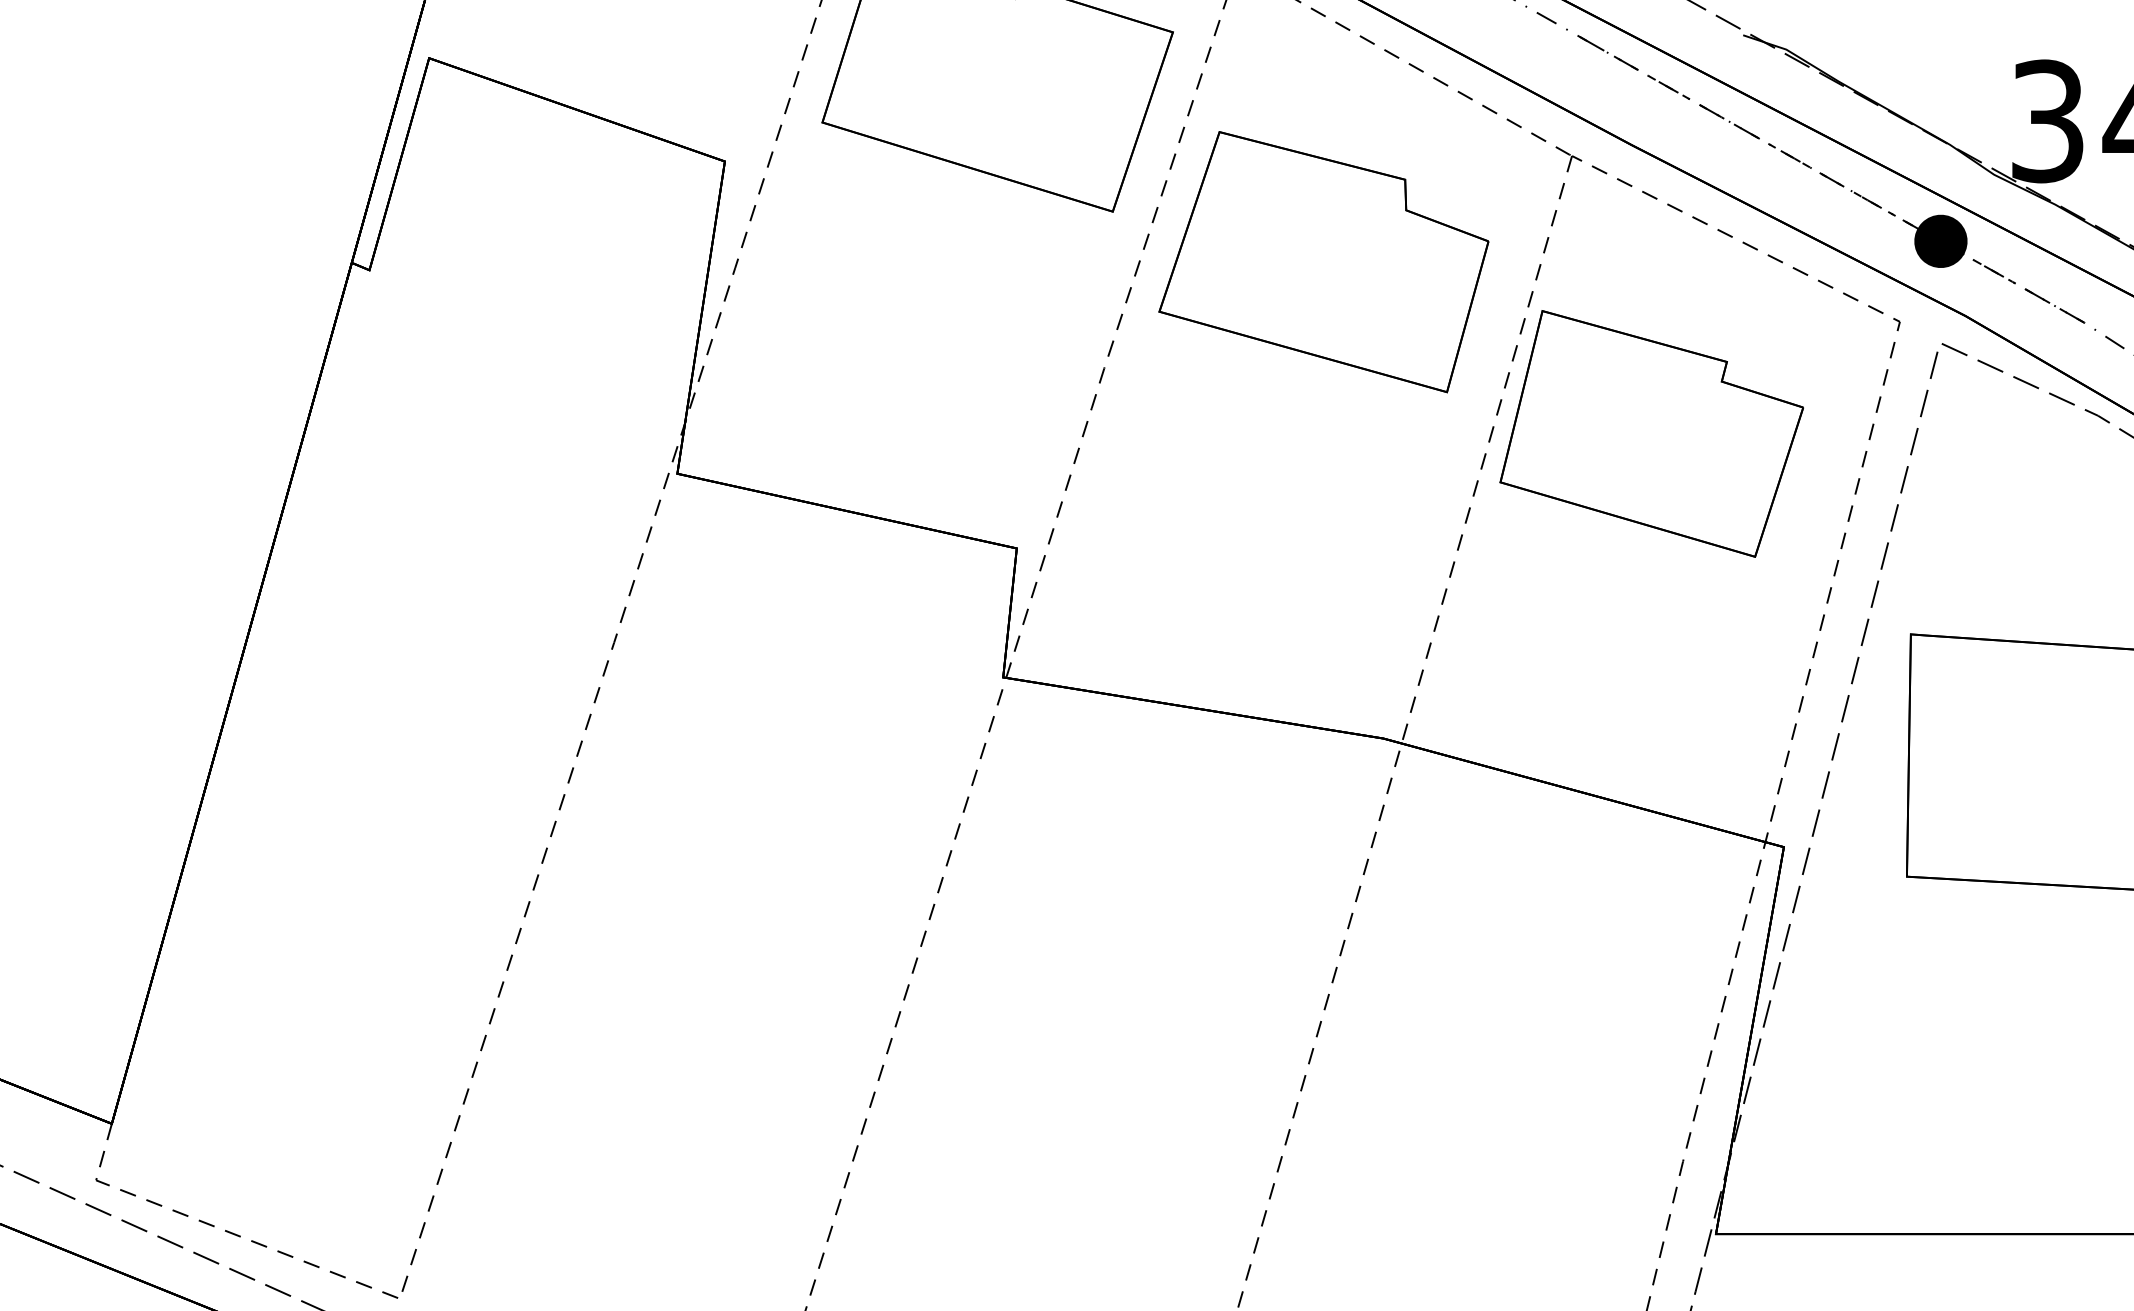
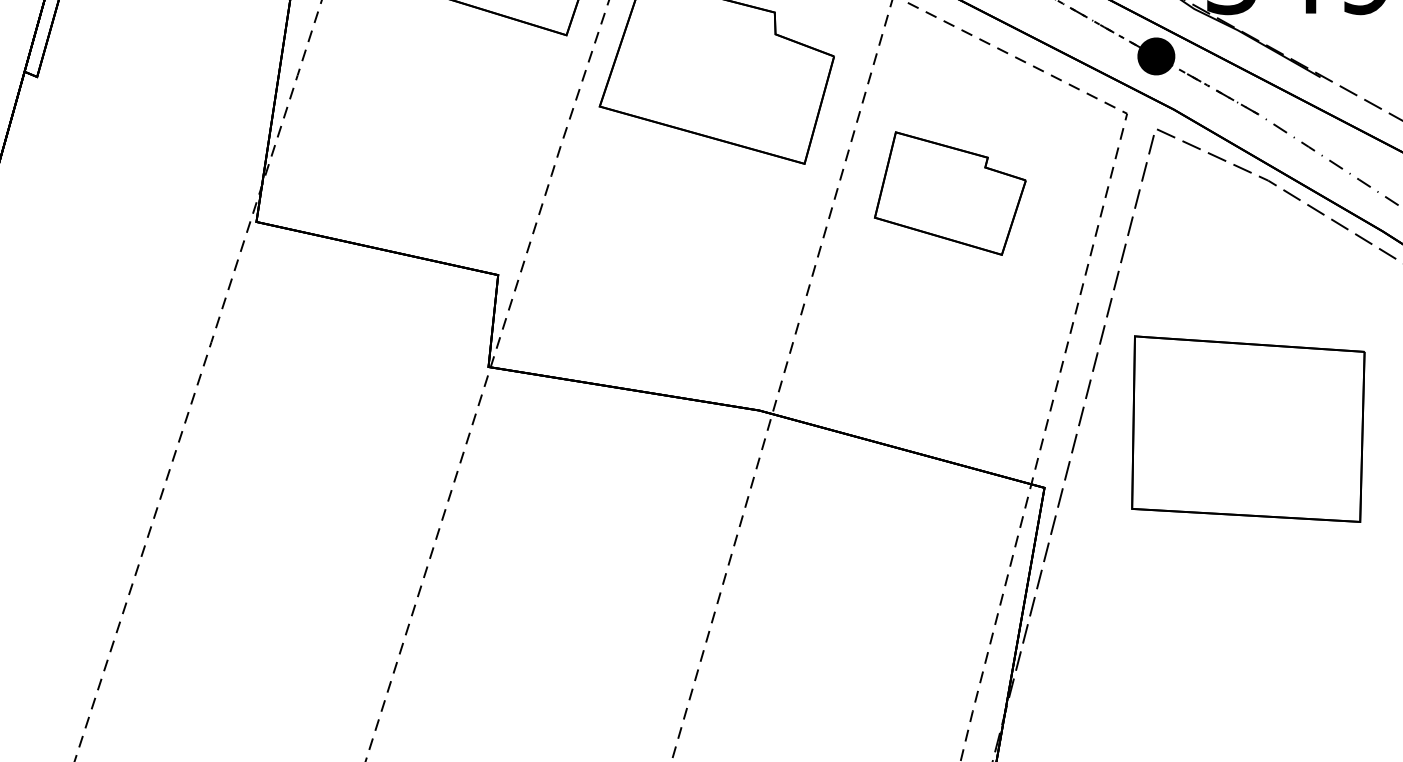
part: (1651, 433) -> (950, 193), size x0.7

